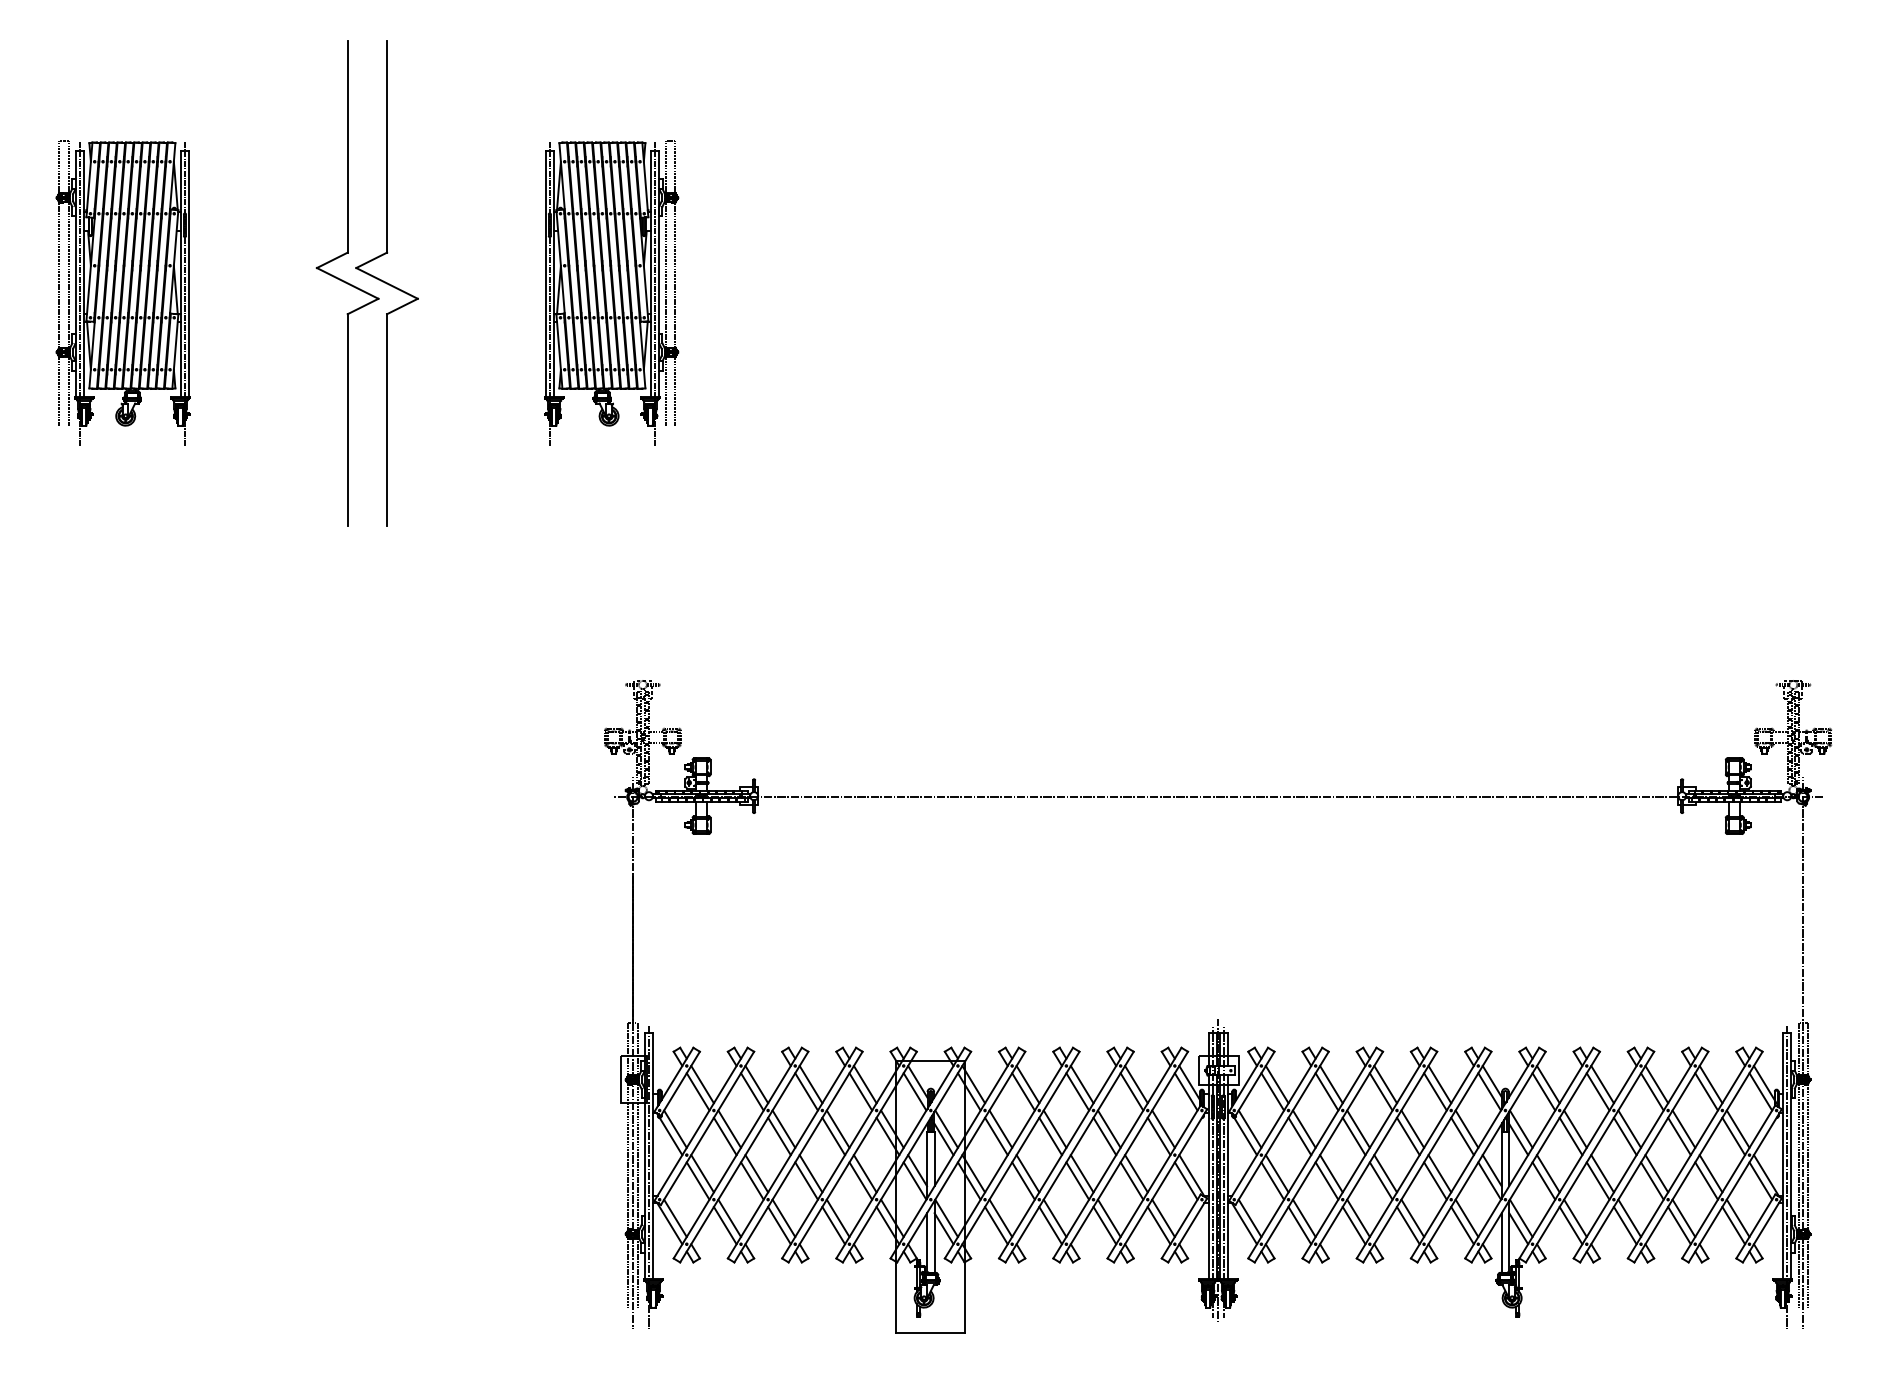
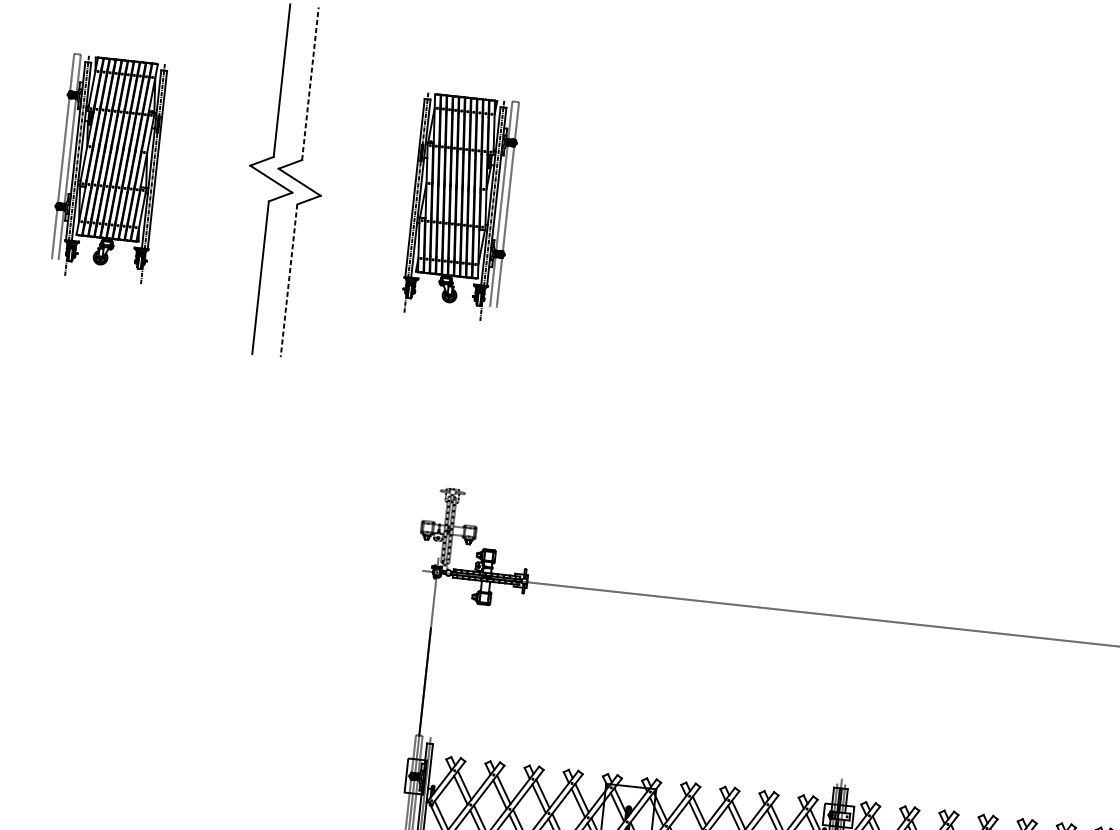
line: (387, 146) -> (310, 83), solid -> dashed
line: (387, 419) -> (289, 280), solid -> dashed

